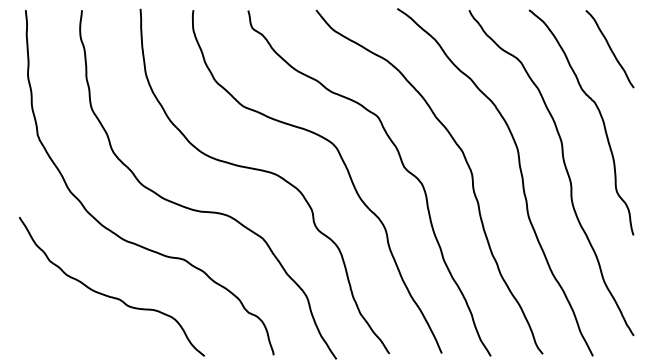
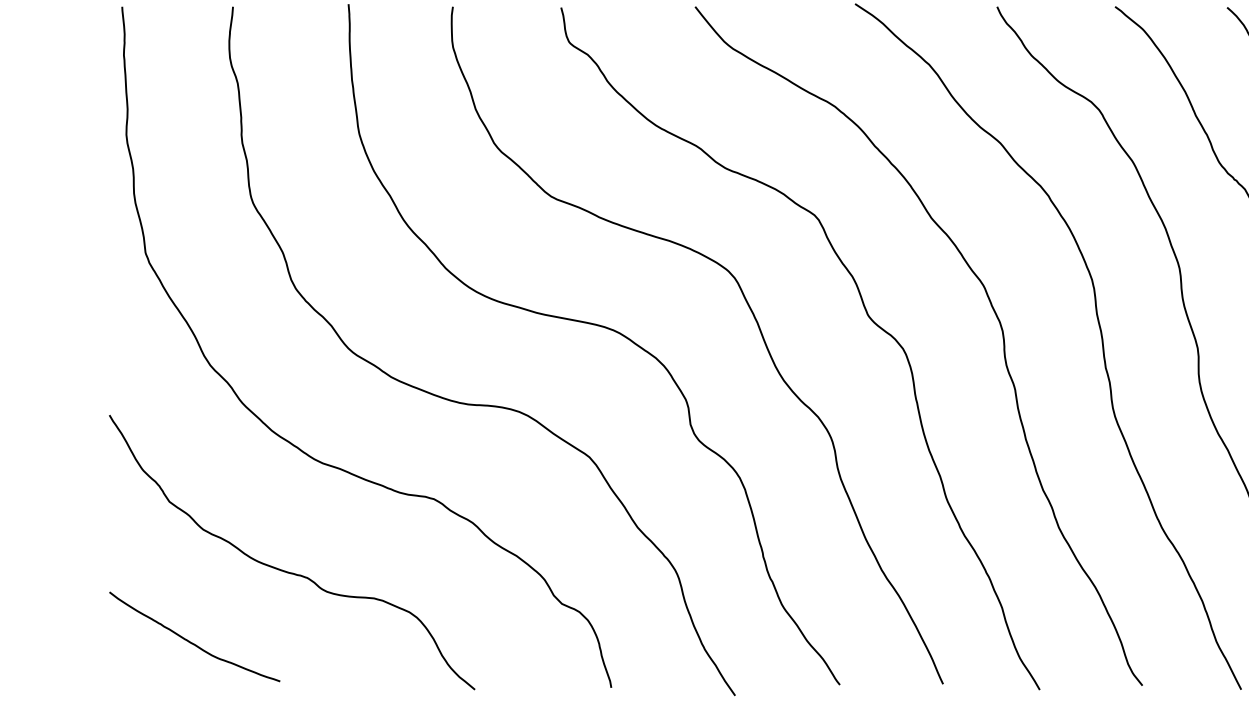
curve: (61, 331) -> (192, 640), added

